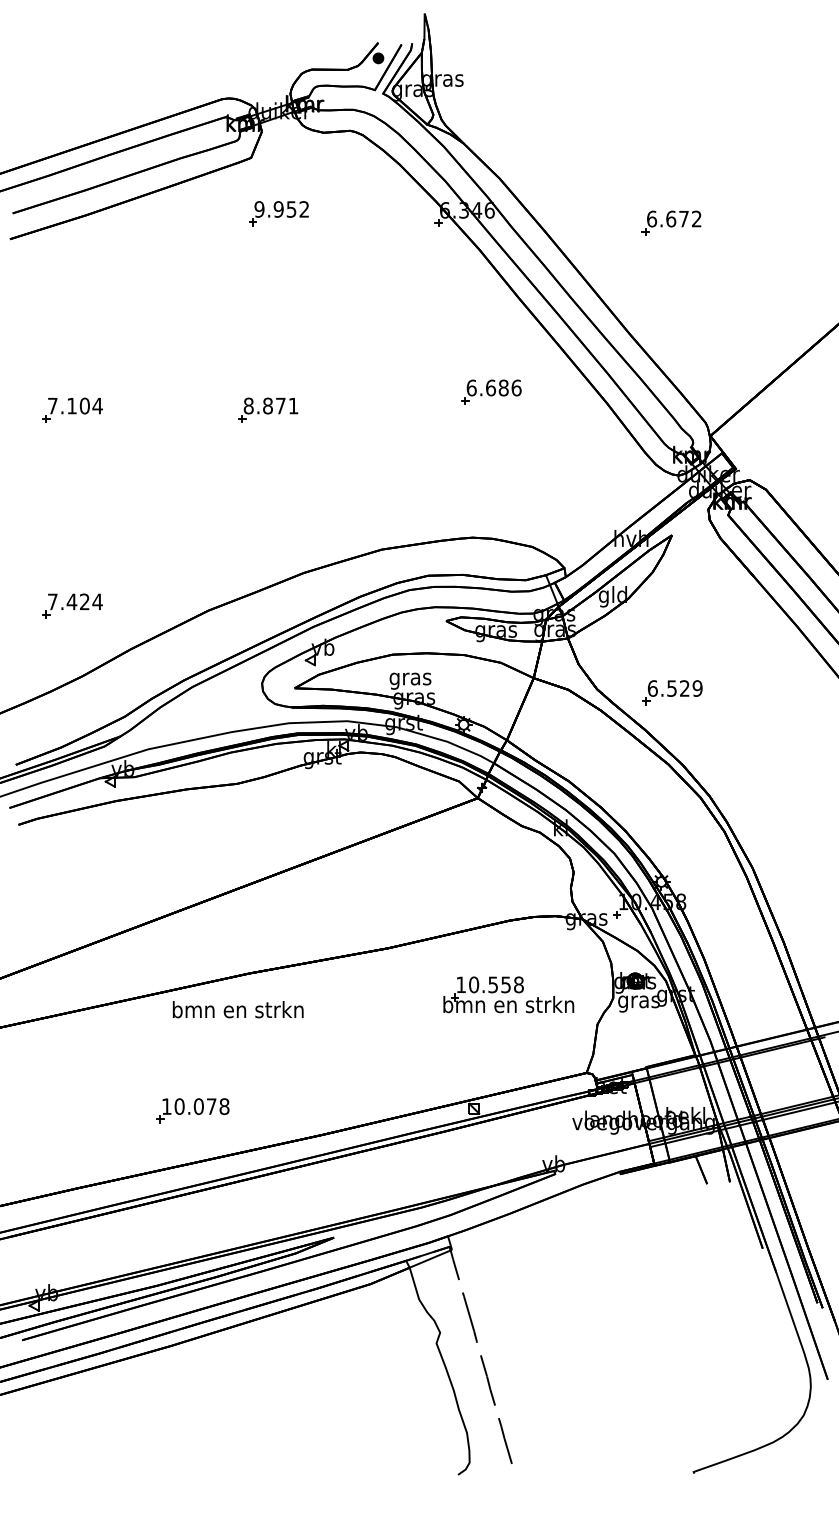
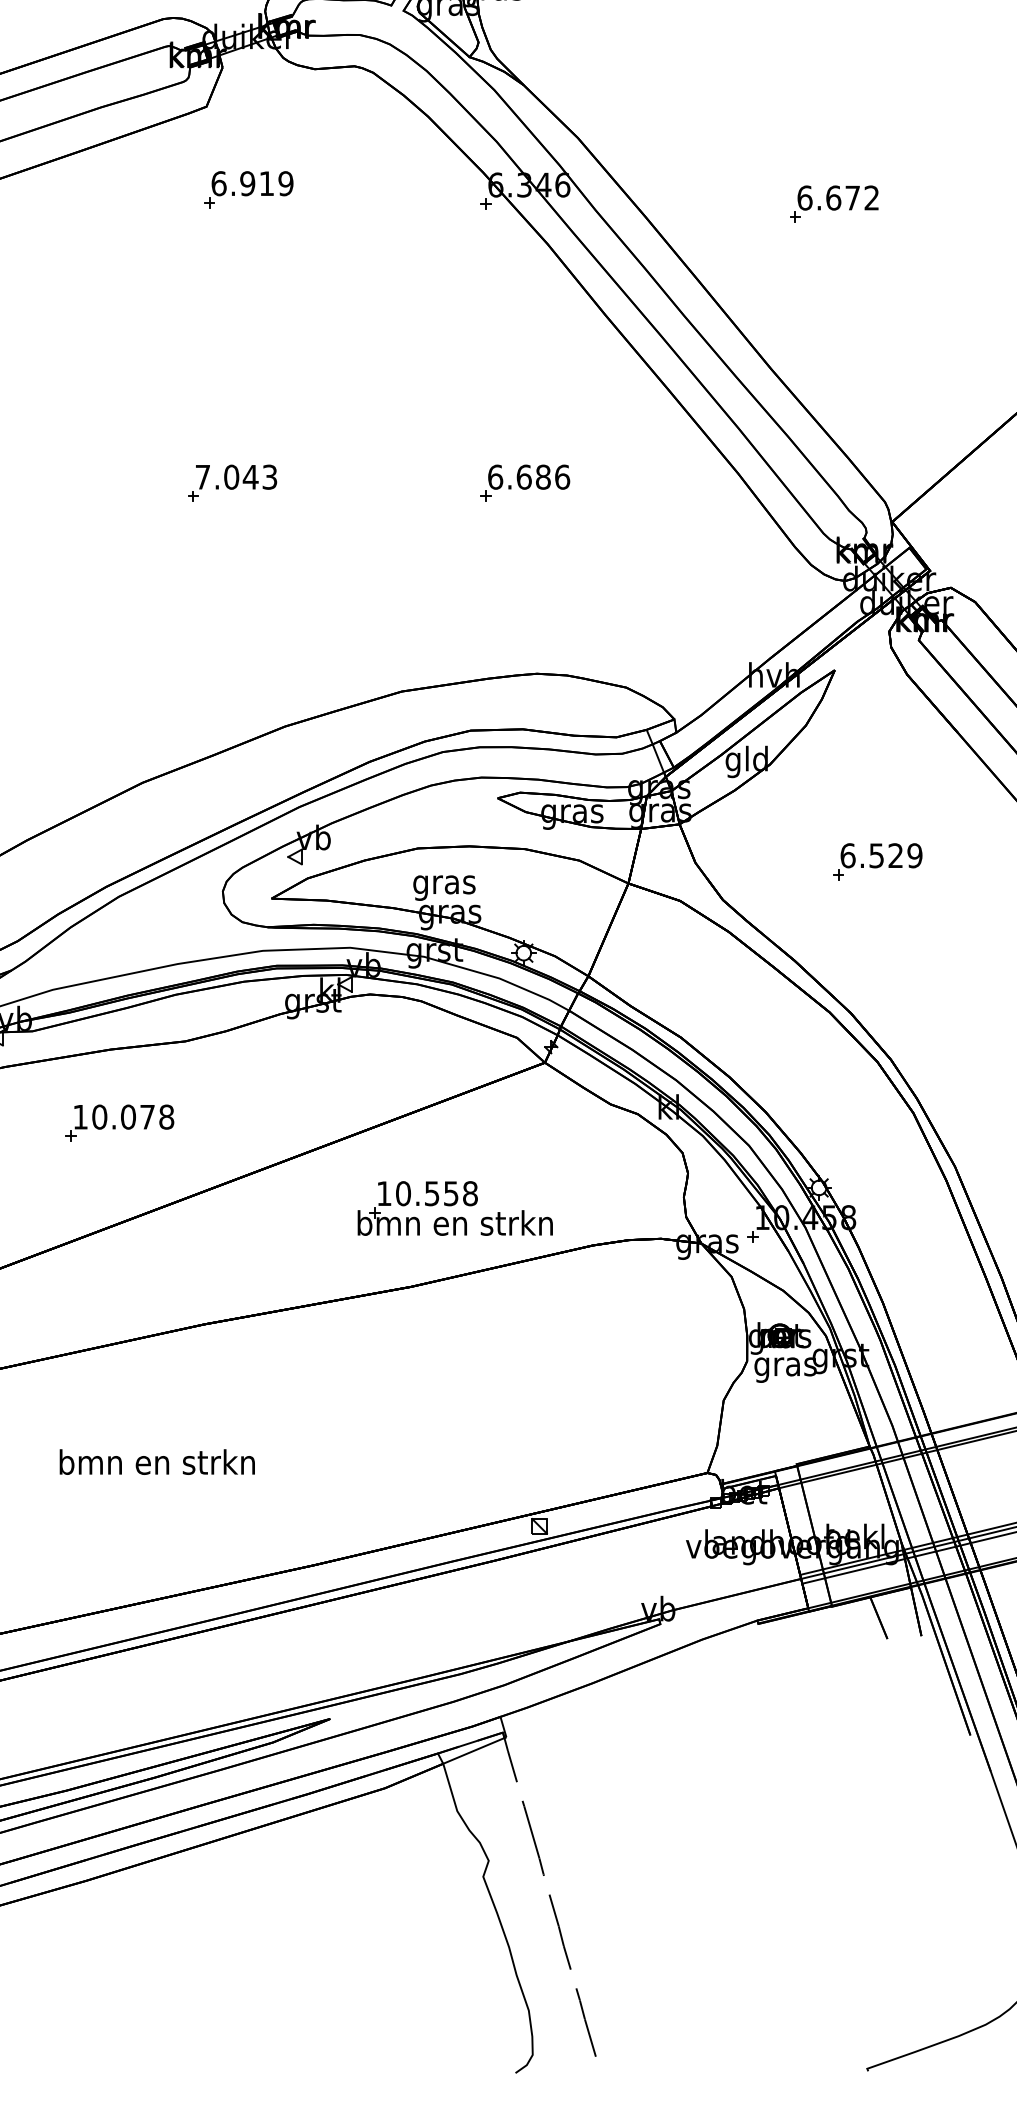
text: (281, 209) -> (251, 183), 9.952 -> 6.919
part: (491, 391) -> (525, 482), moved
text: (270, 405) -> (235, 476), 8.871 -> 7.043
part: (672, 692) -> (877, 861), moved
part: (508, 994) -> (454, 1208), moved
text: (237, 1009) -> (156, 1461), moved
part: (192, 1110) -> (118, 1122), moved

